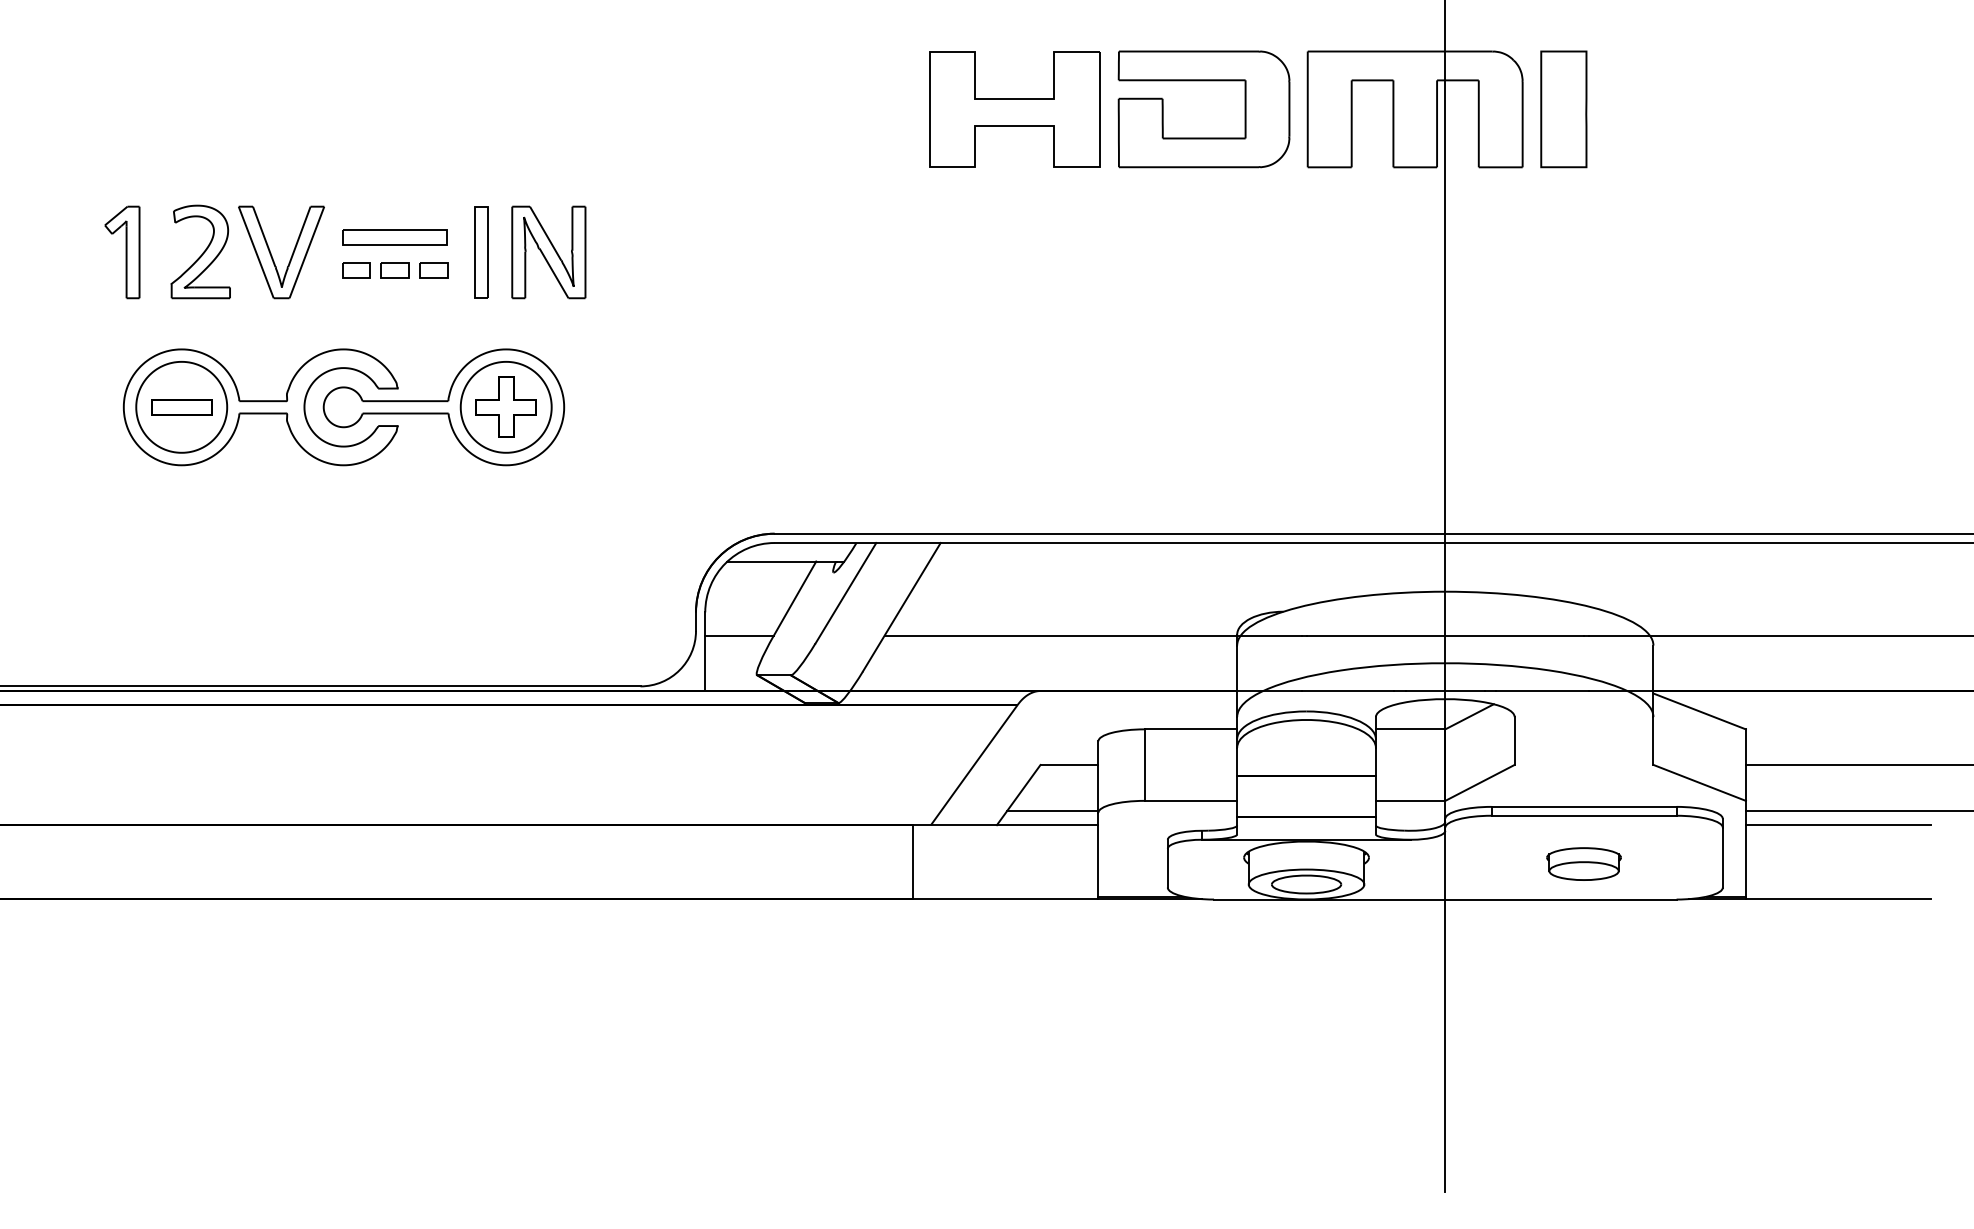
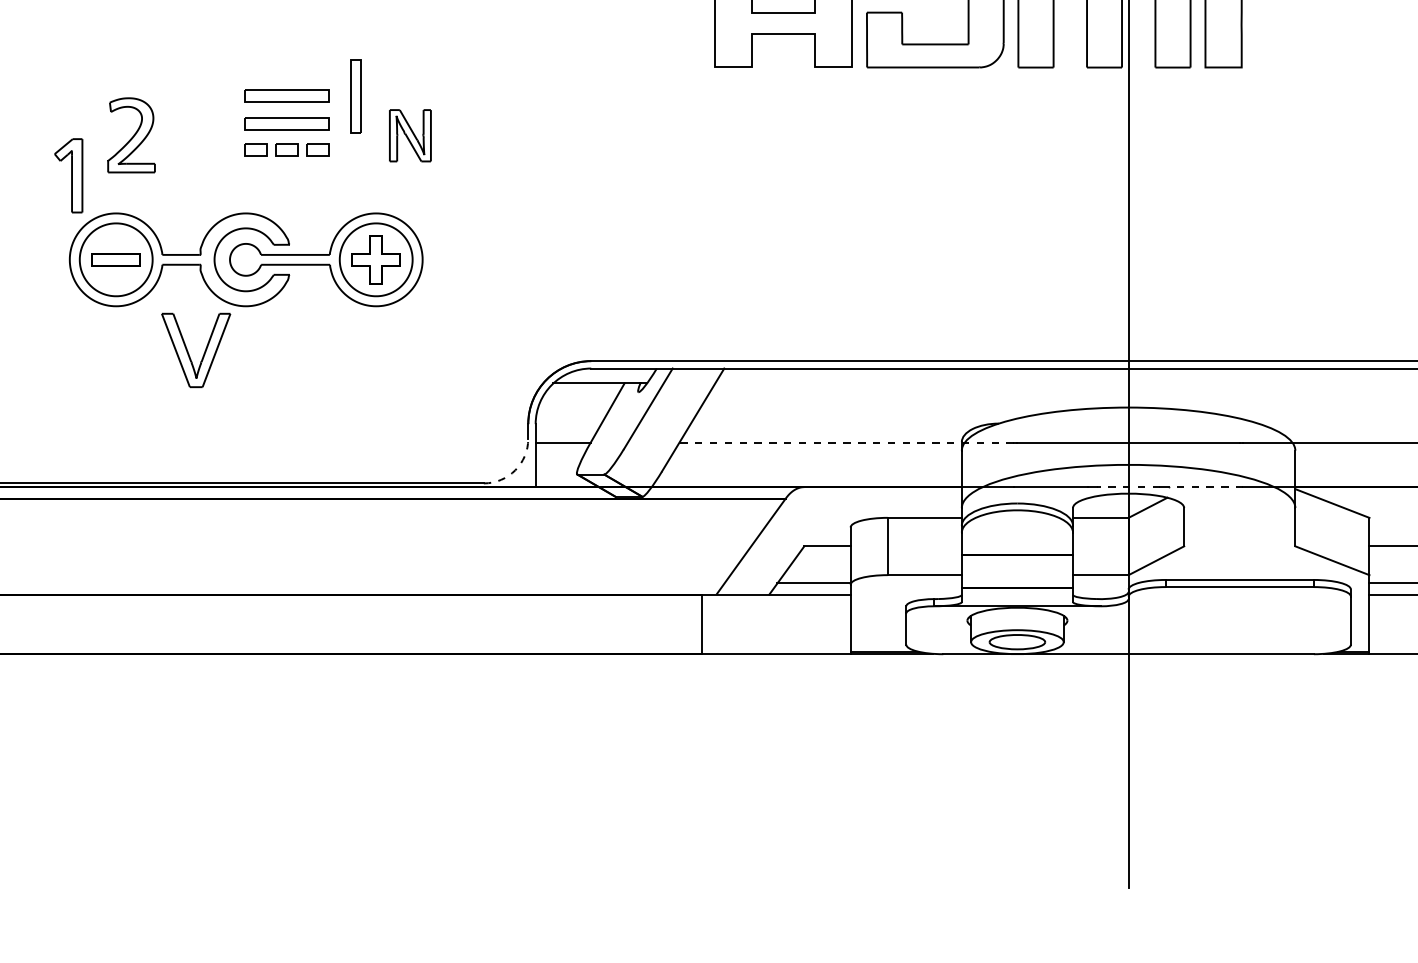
part: (394, 202) -> (286, 95), added
part: (122, 252) -> (68, 175), moved
part: (481, 252) -> (356, 96), moved
part: (548, 252) -> (410, 135), size x0.7
part: (272, 255) -> (188, 352), moved
line: (1093, 635) -> (846, 442), solid -> dashed
arc: (679, 670) -> (515, 470), solid -> dashed
line: (1444, 691) -> (1127, 487), solid -> dashed
line: (1541, 691) -> (1205, 487), solid -> dashed
part: (1583, 863) -> (1239, 625), removed

